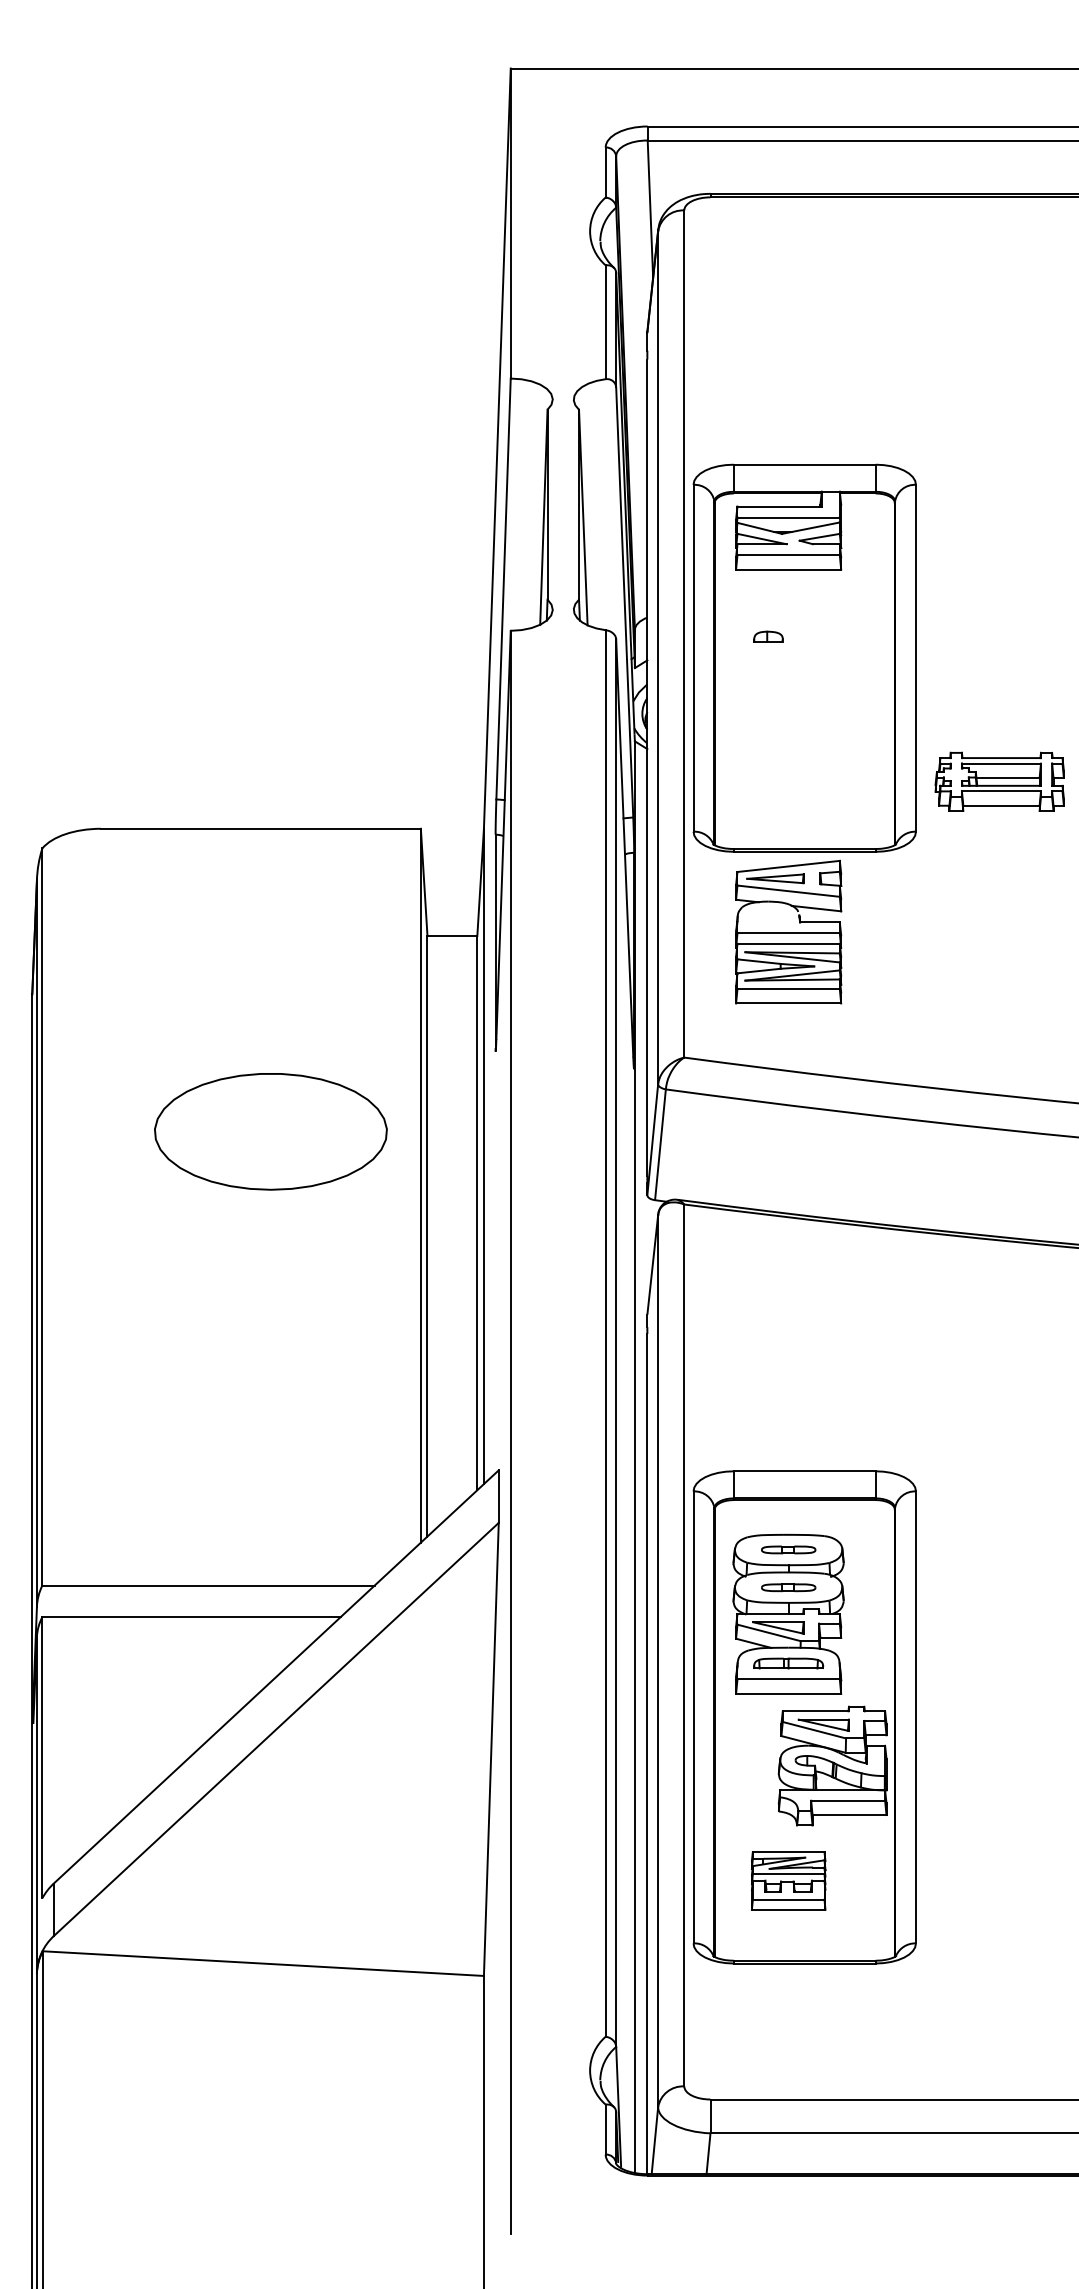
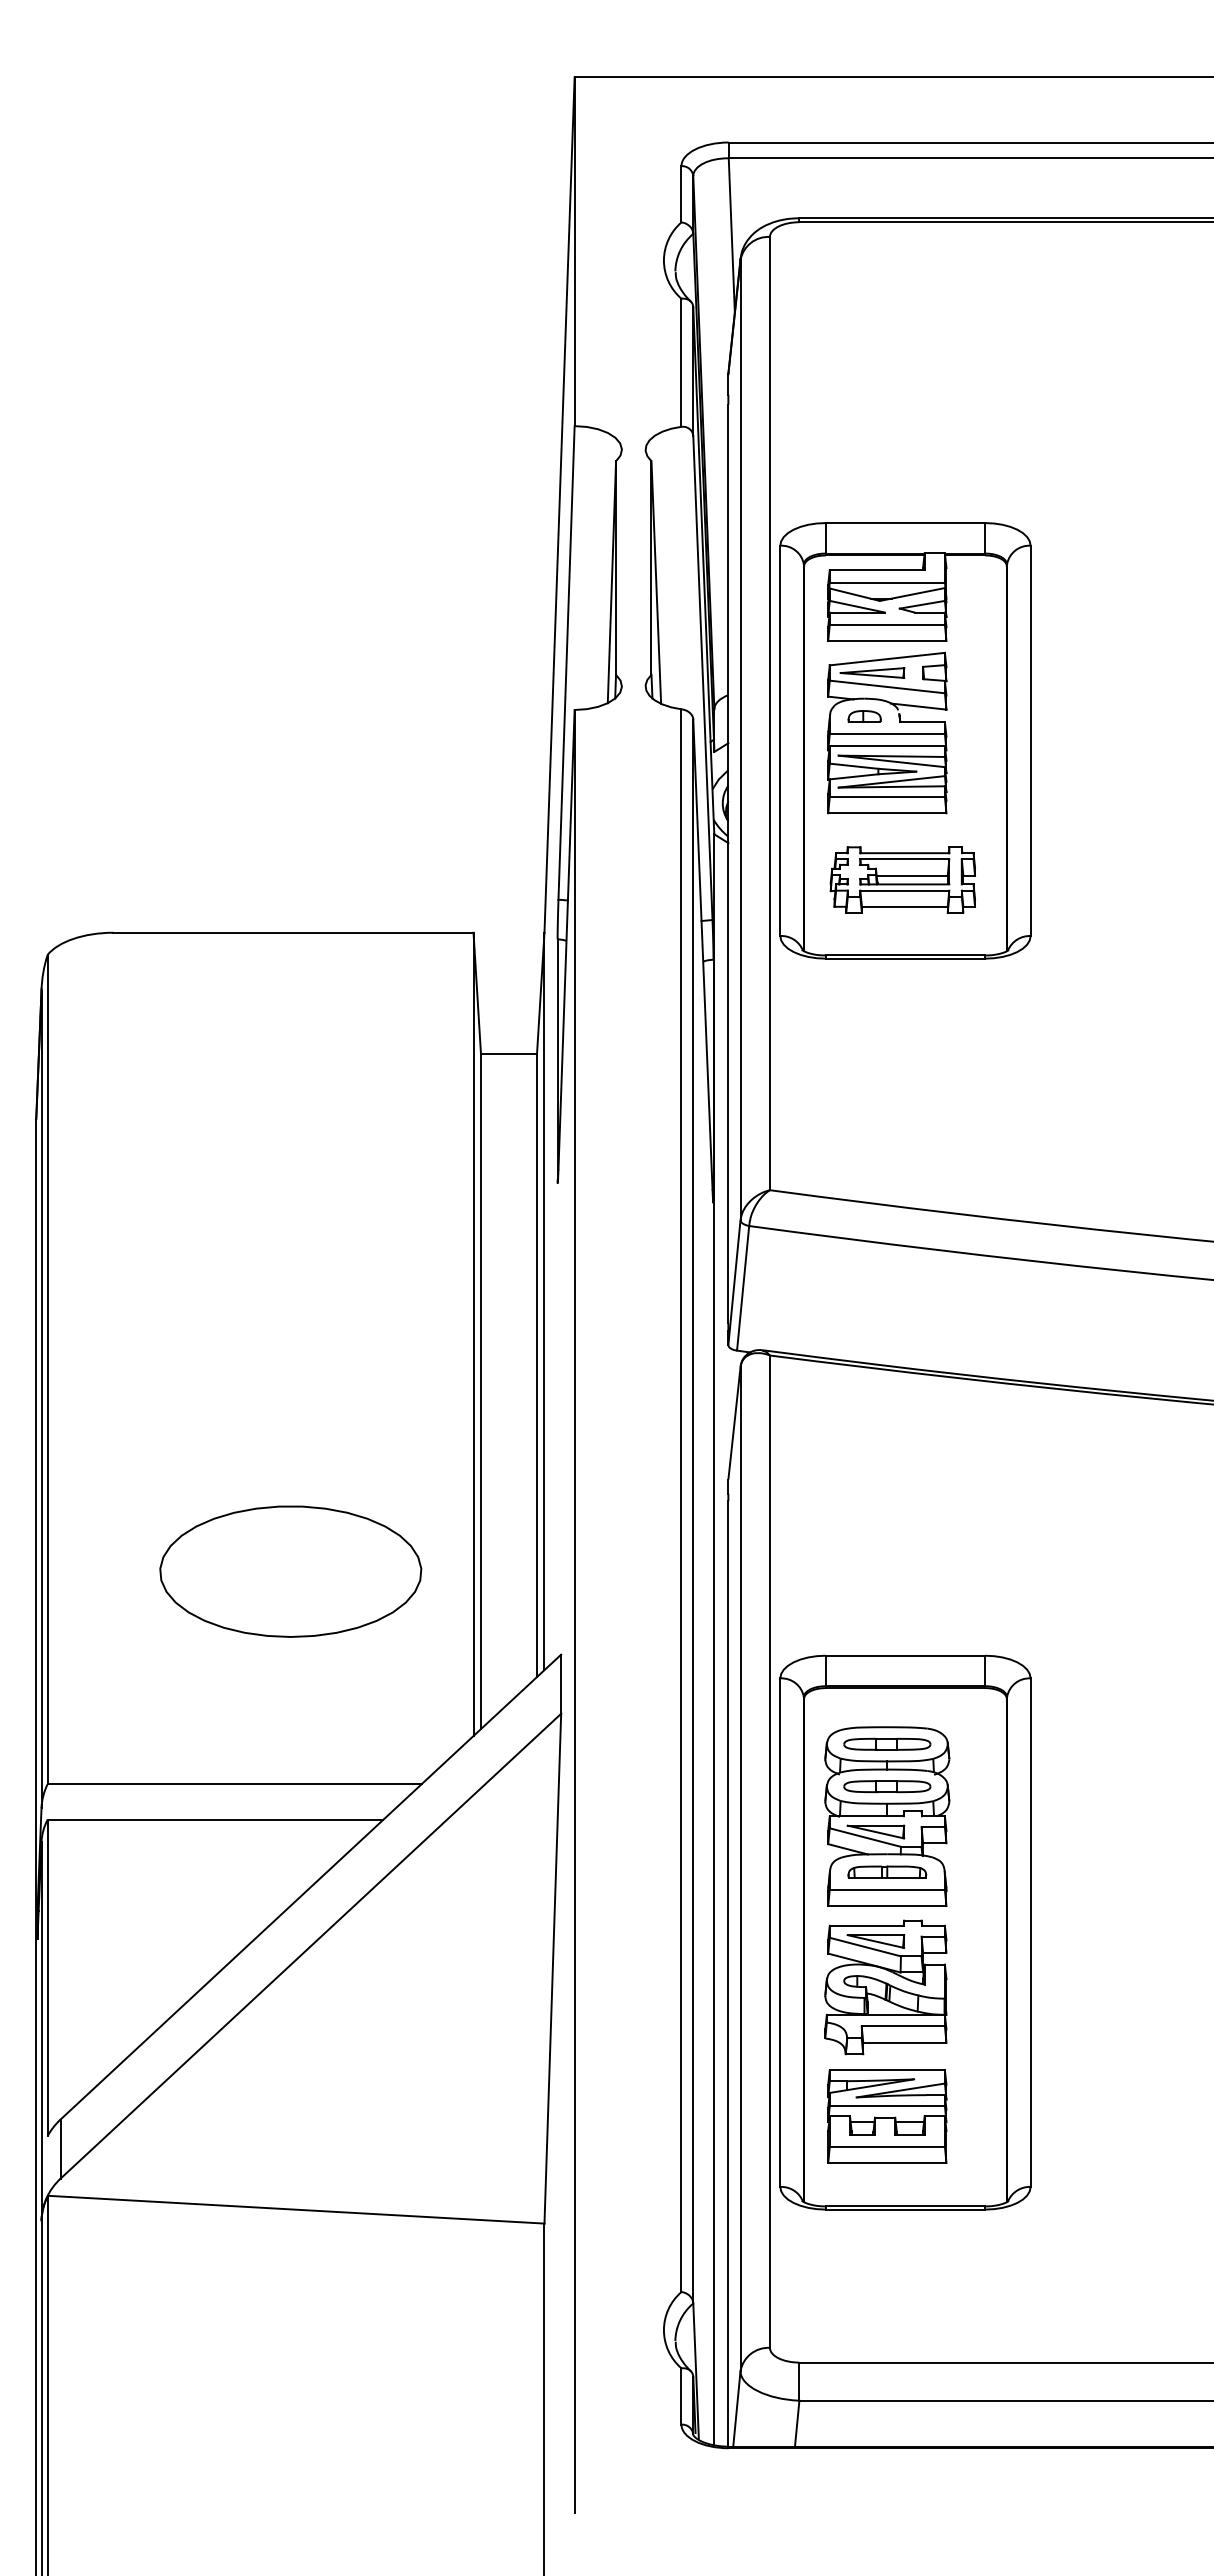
part: (999, 781) -> (902, 879), moved
part: (788, 931) -> (887, 732), moved
part: (270, 1131) -> (290, 1571), moved
part: (788, 1549) -> (887, 1743), size x1.43
part: (788, 1587) -> (887, 1786), size x1.43
part: (832, 1766) -> (885, 1987), moved
part: (788, 1880) -> (887, 2116), size x1.43

